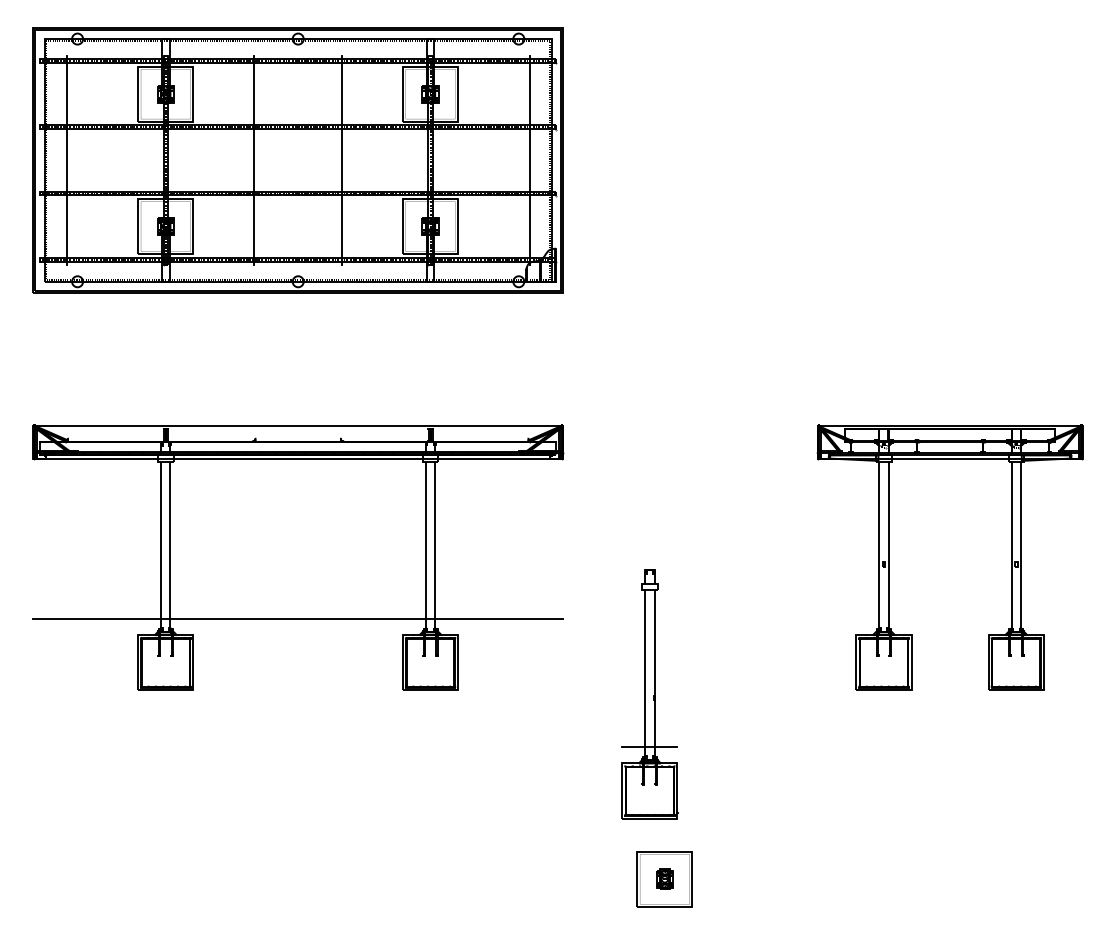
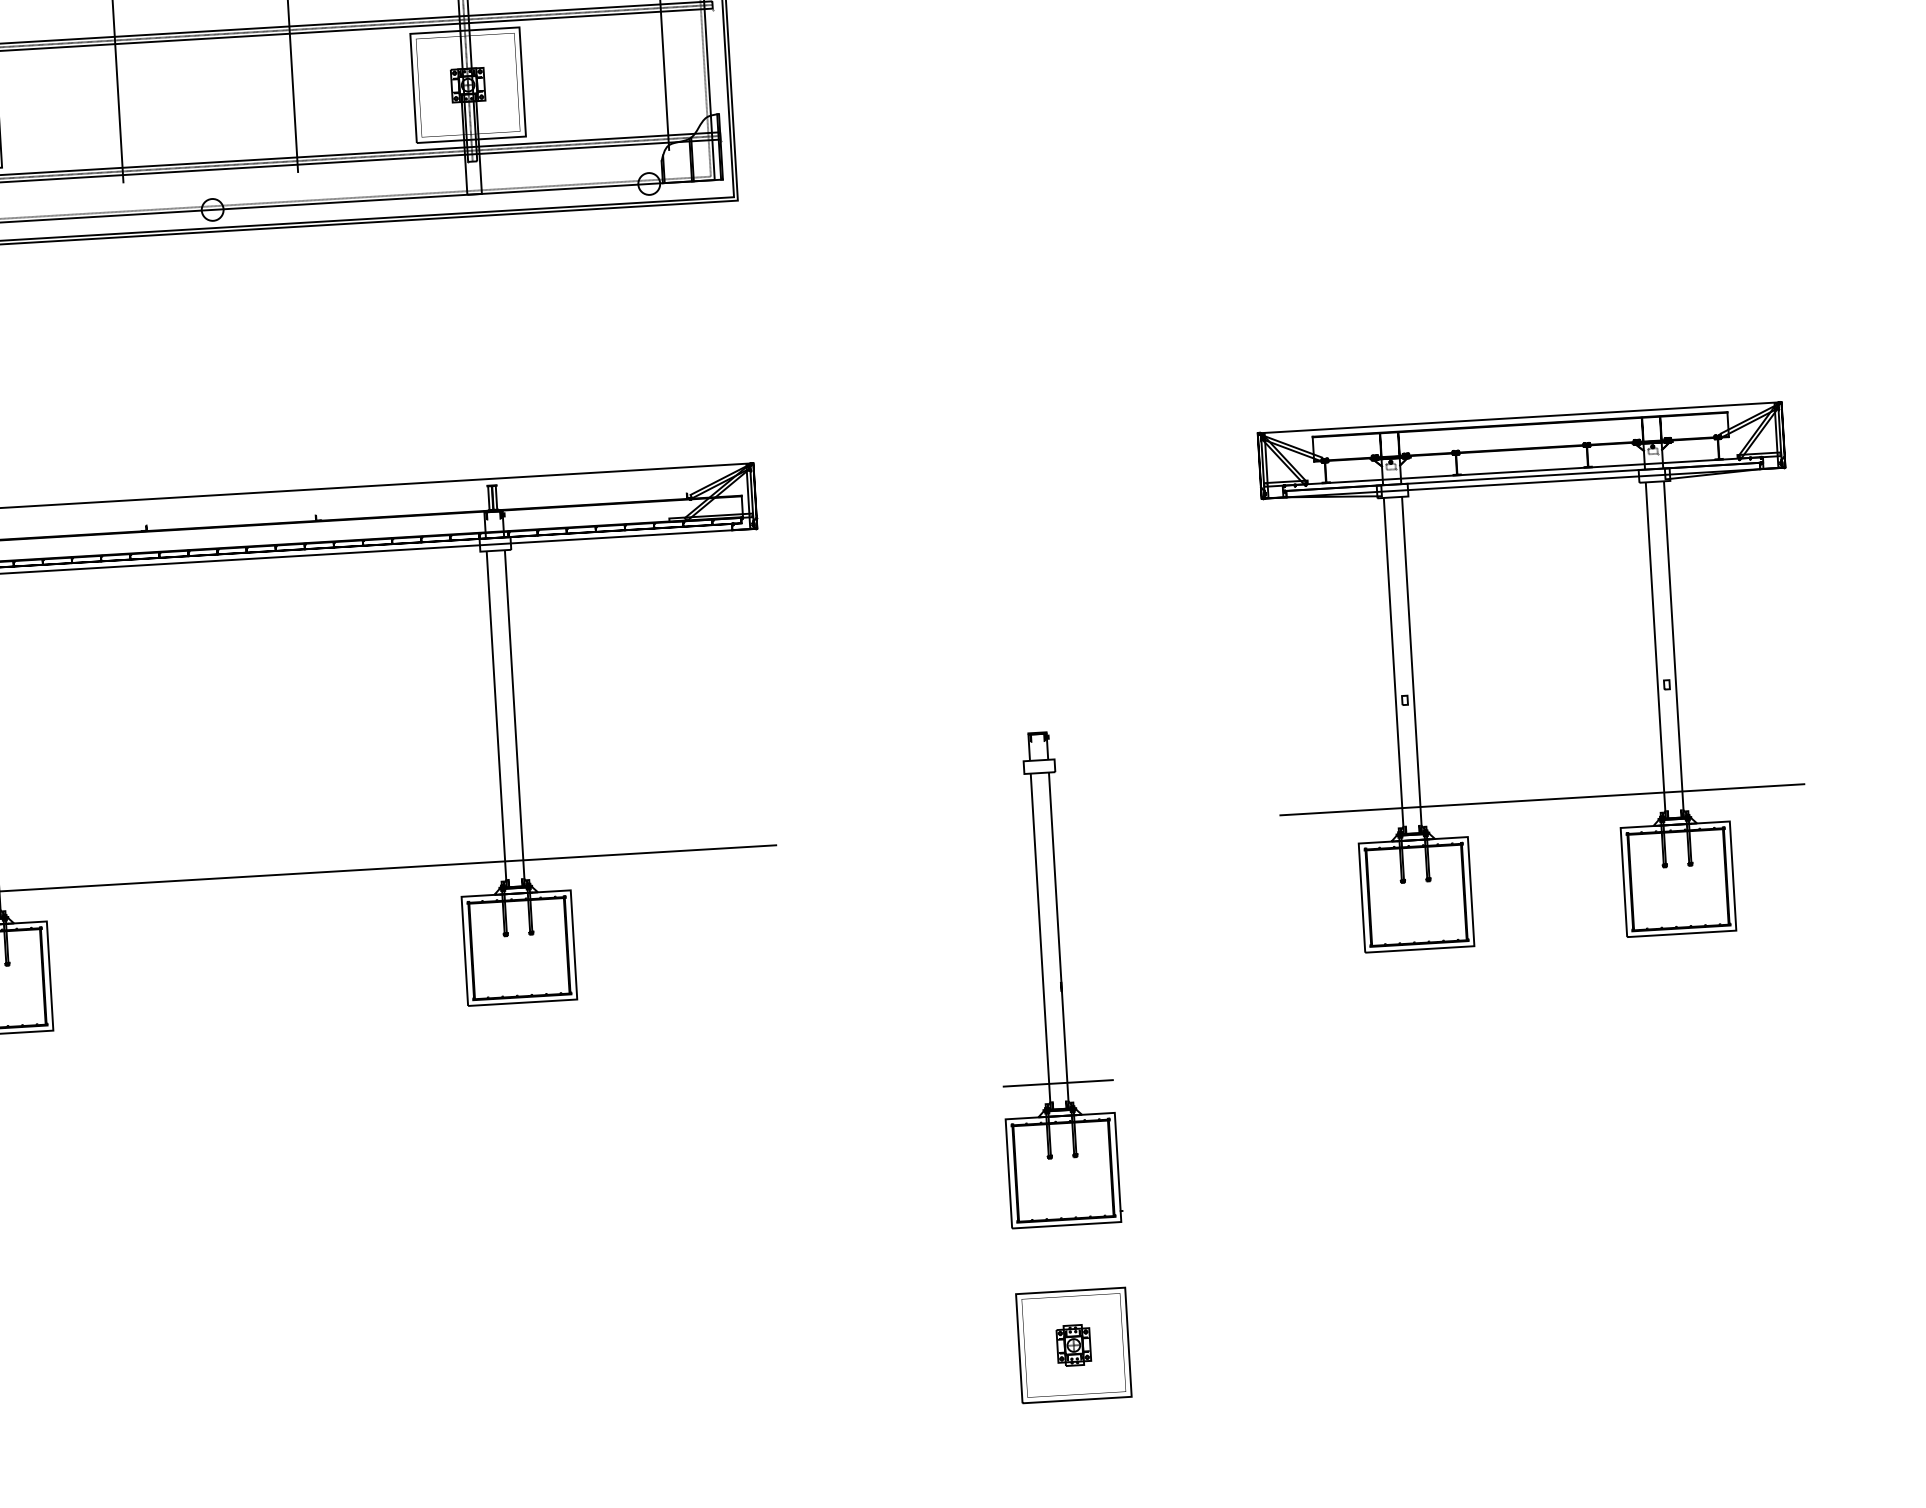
line: (949, 618) -> (1541, 799), added
part: (649, 694) -> (1051, 979), moved
part: (664, 879) -> (1073, 1345), moved

